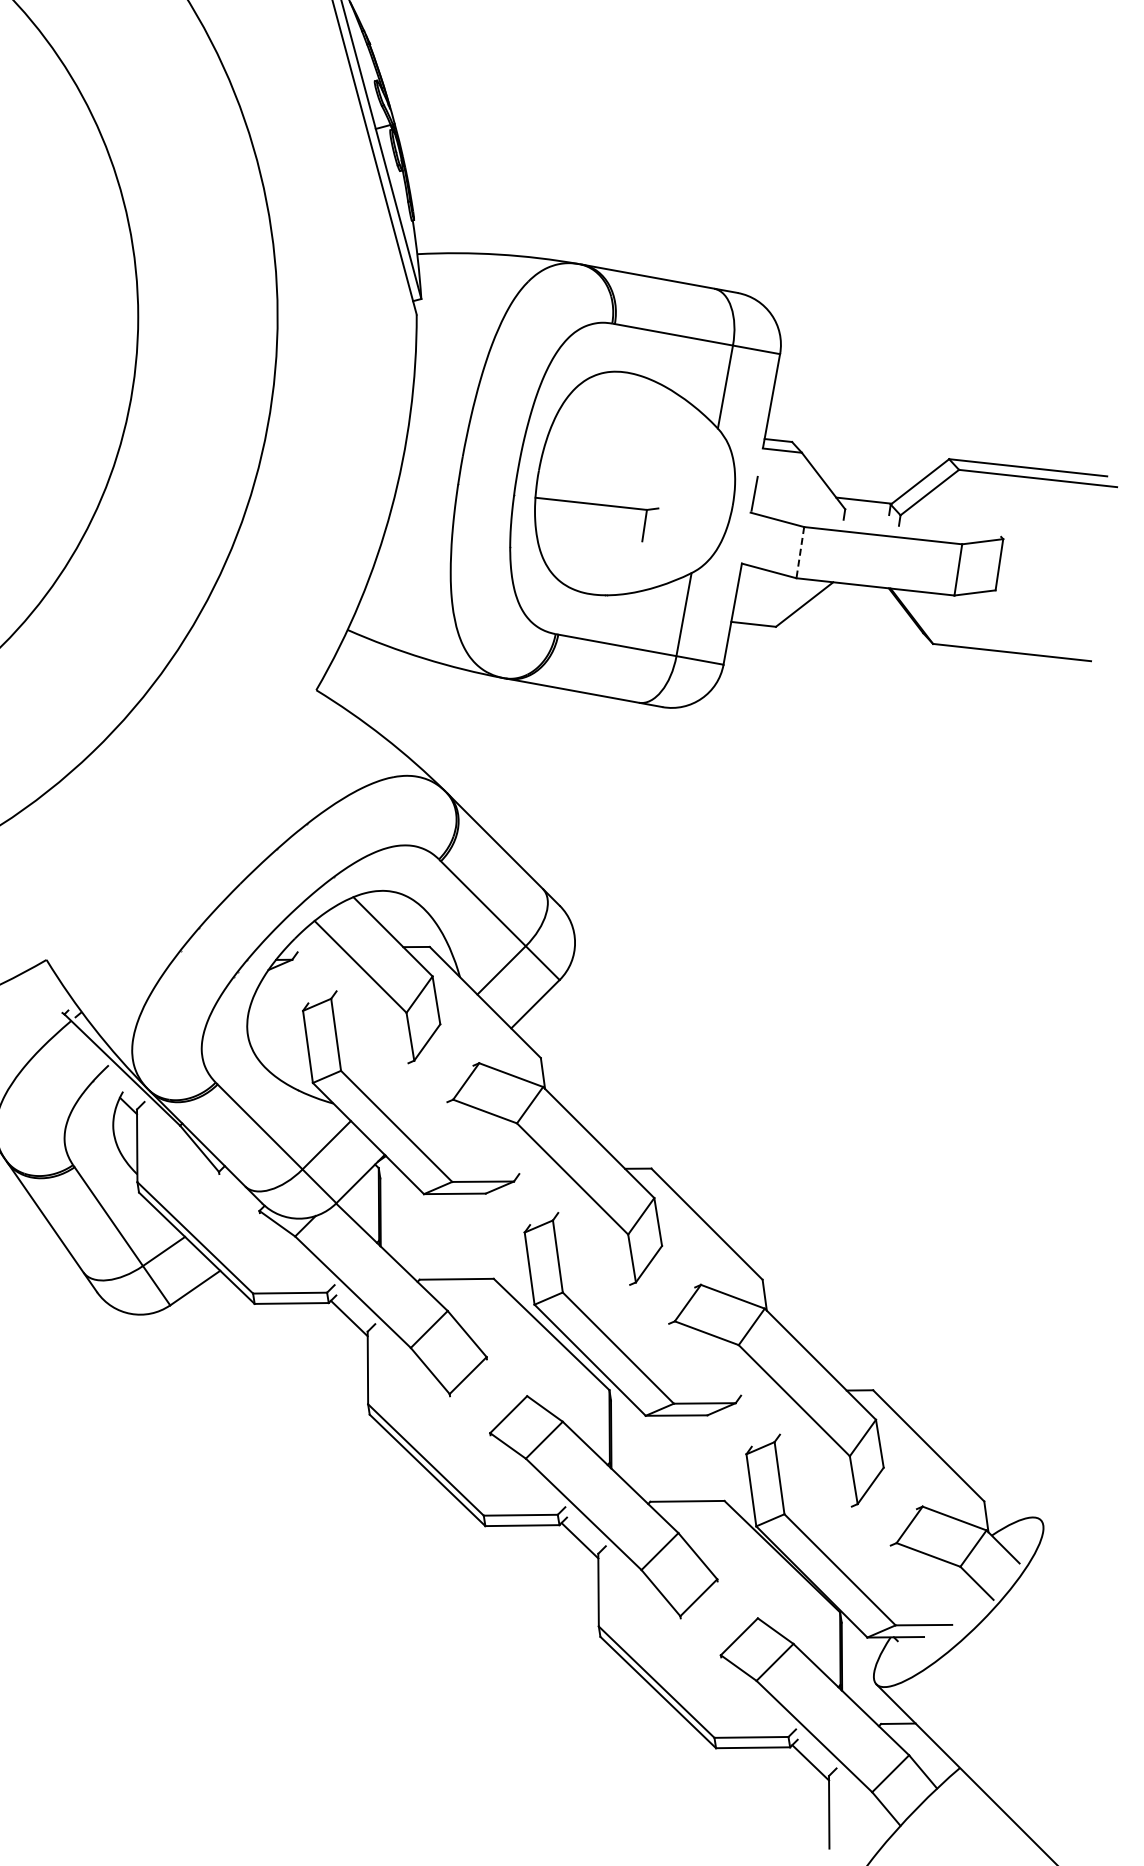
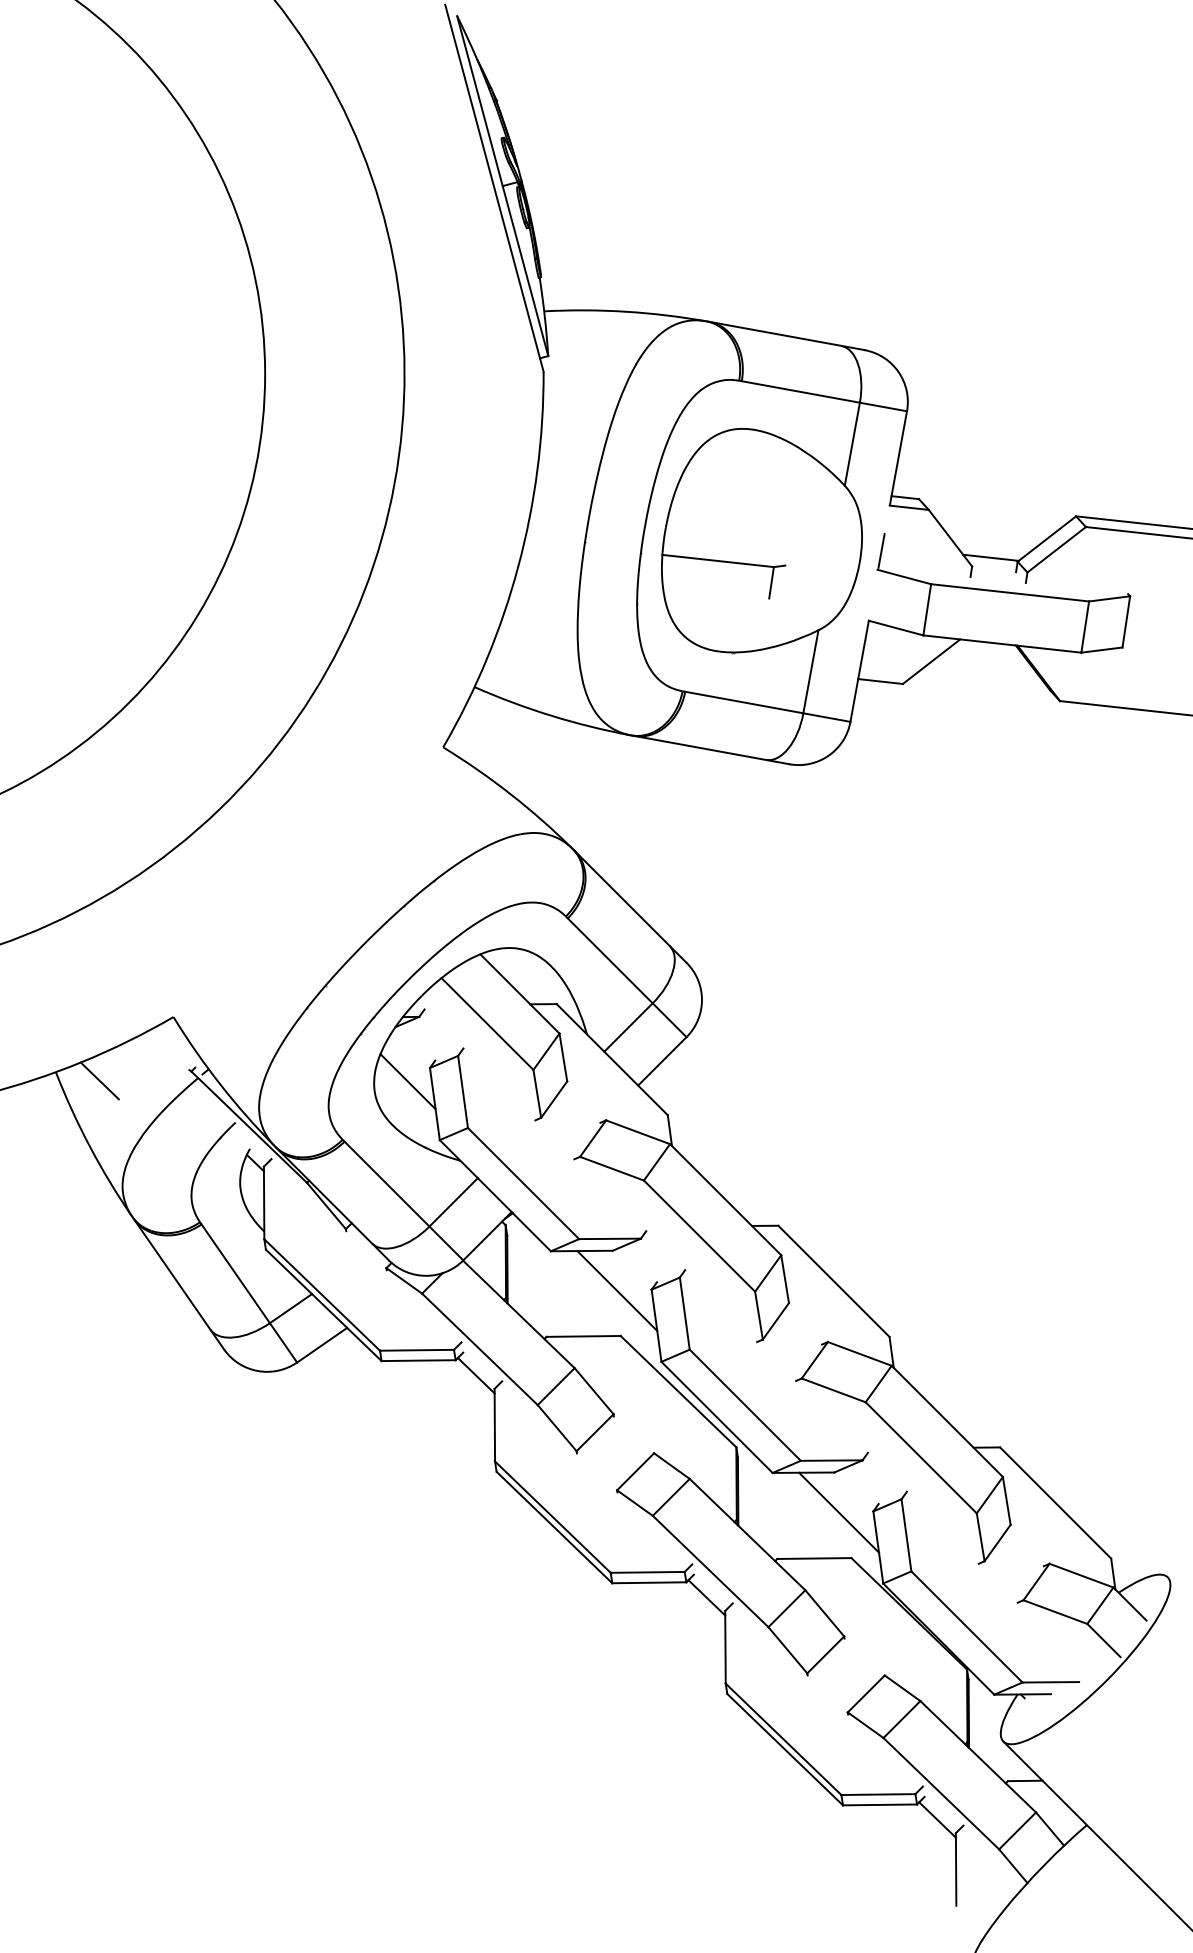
line: (800, 552) -> (927, 609), dashed -> solid
line: (280, 1024) -> (407, 1081), added
line: (490, 1233) -> (617, 1290), added
line: (712, 1455) -> (839, 1512), added

